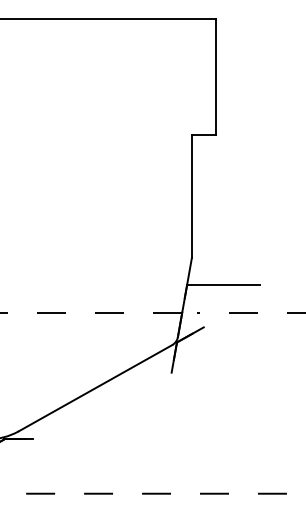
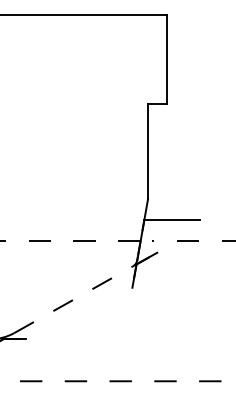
line: (95, 388) -> (73, 299), solid -> dashed

